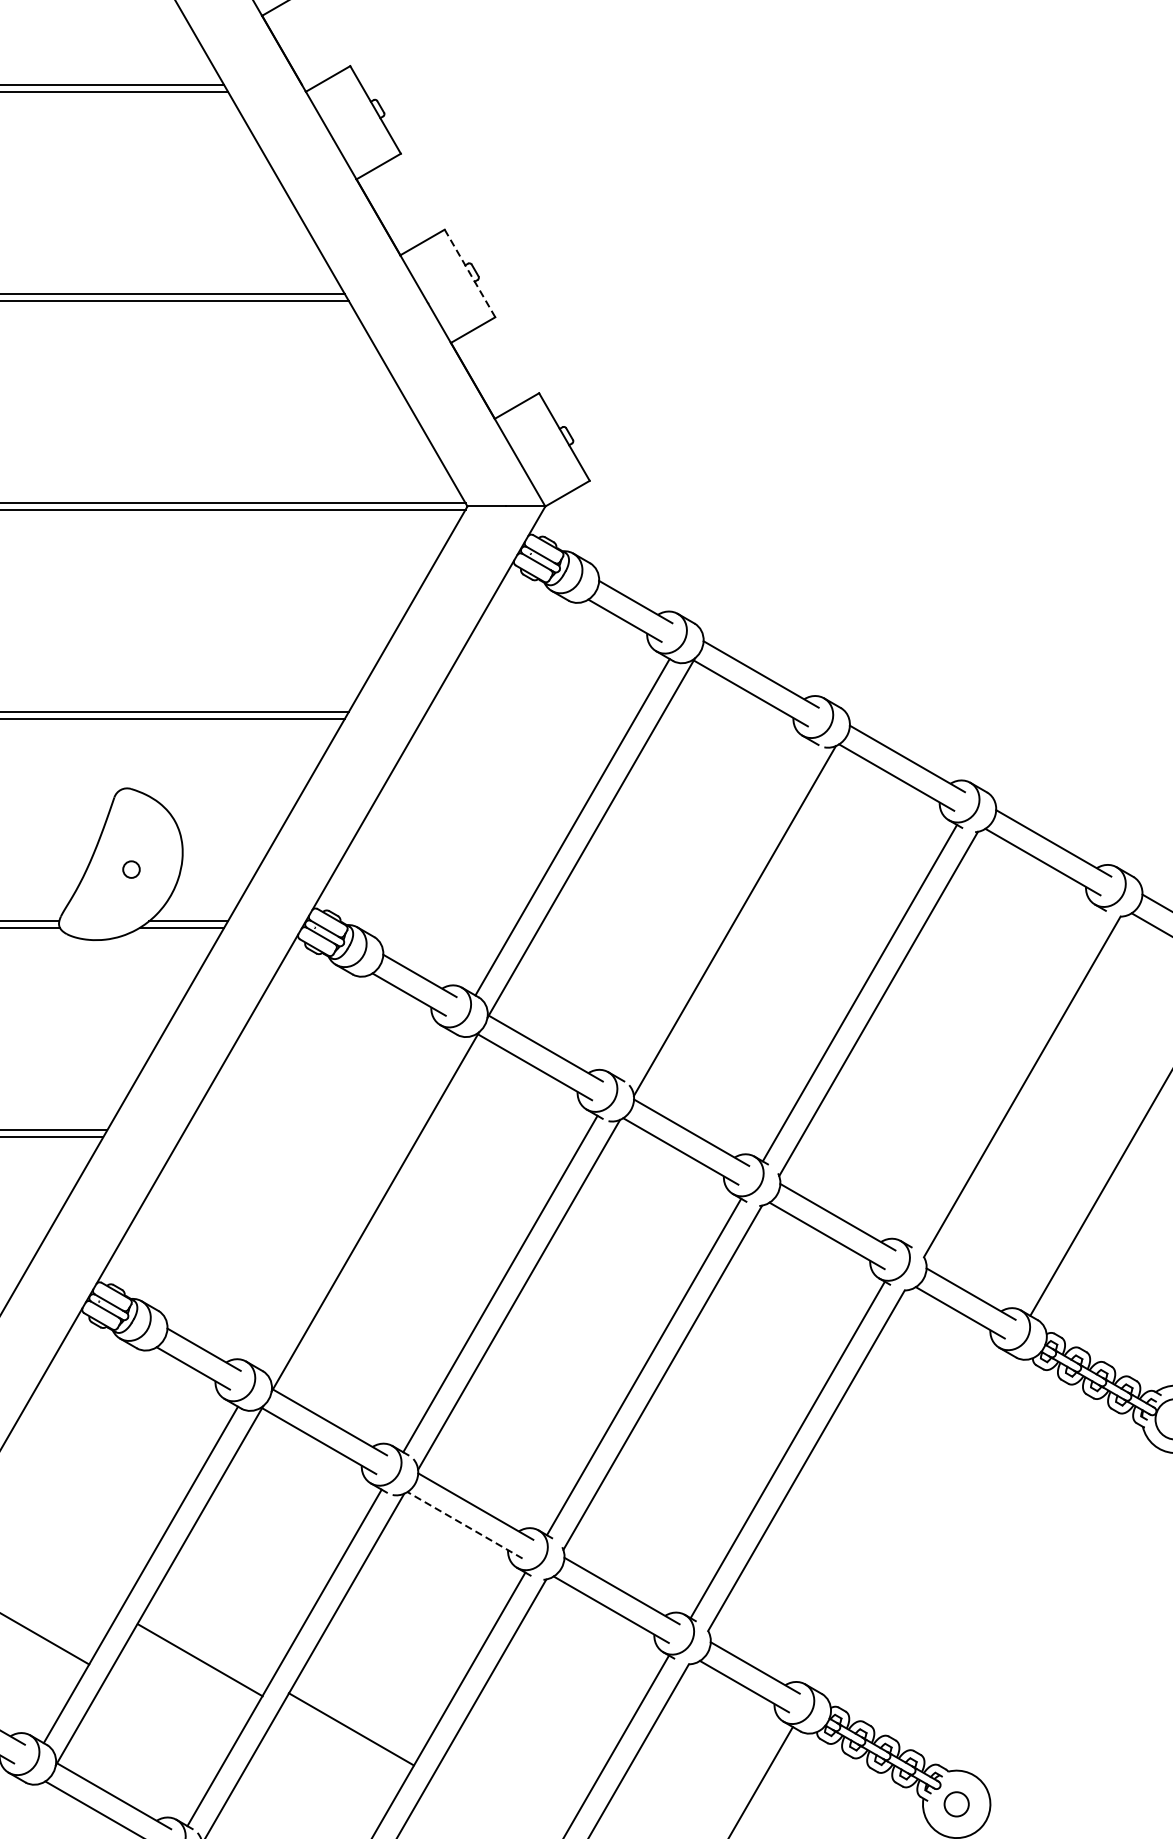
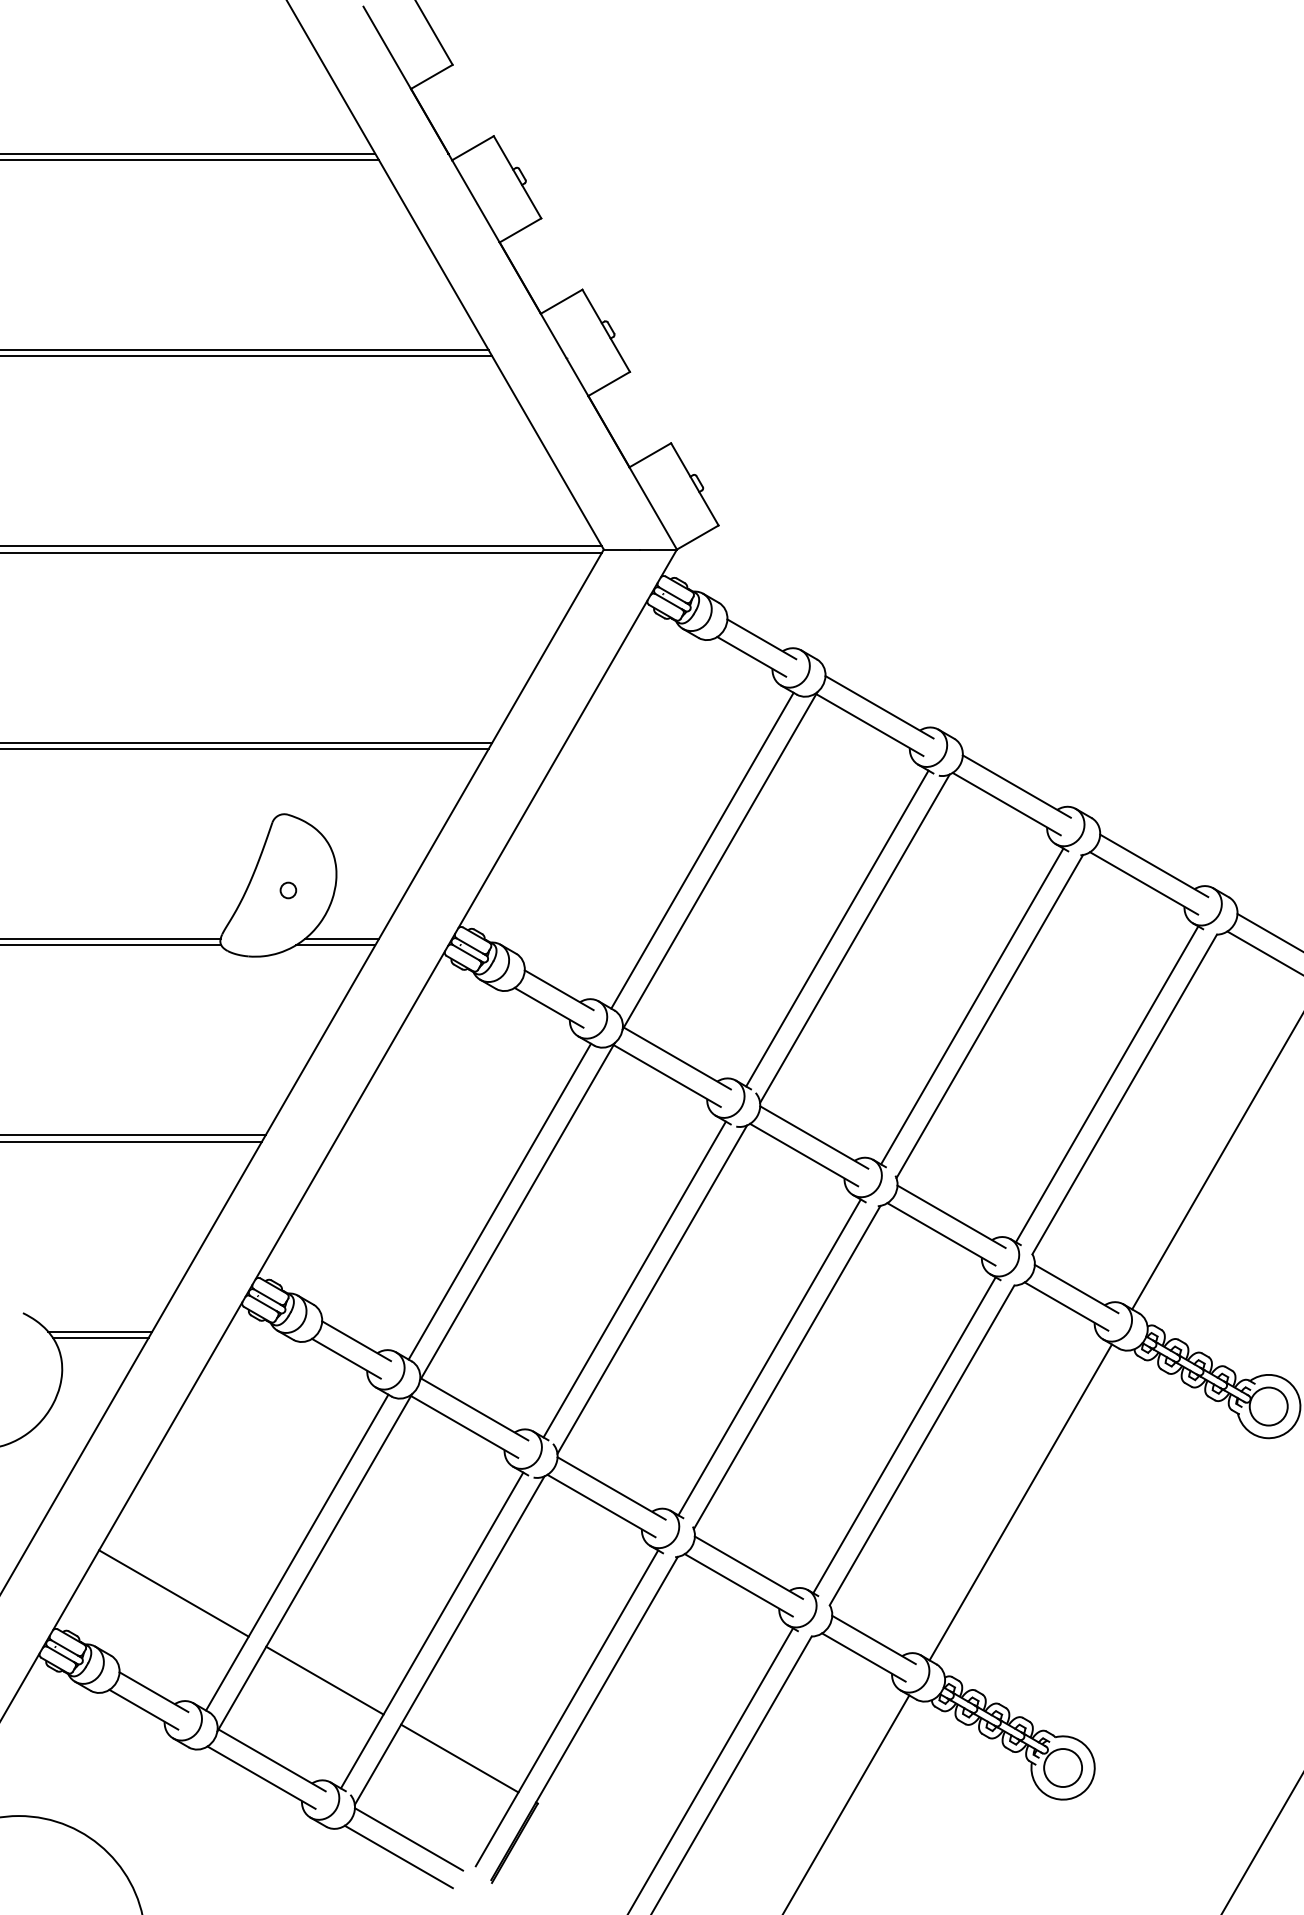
line: (470, 274) -> (606, 331), dashed -> solid
line: (716, 910) -> (837, 928), added
line: (1002, 1076) -> (1106, 1084), added
line: (356, 1200) -> (499, 1201), added
line: (911, 1521) -> (1020, 1502), added
line: (465, 1524) -> (601, 1505), dashed -> solid
line: (199, 1660) -> (324, 1680), moved
line: (351, 1729) -> (459, 1758), moved
circle: (957, 1804) -> (1063, 1768), size x1.67

